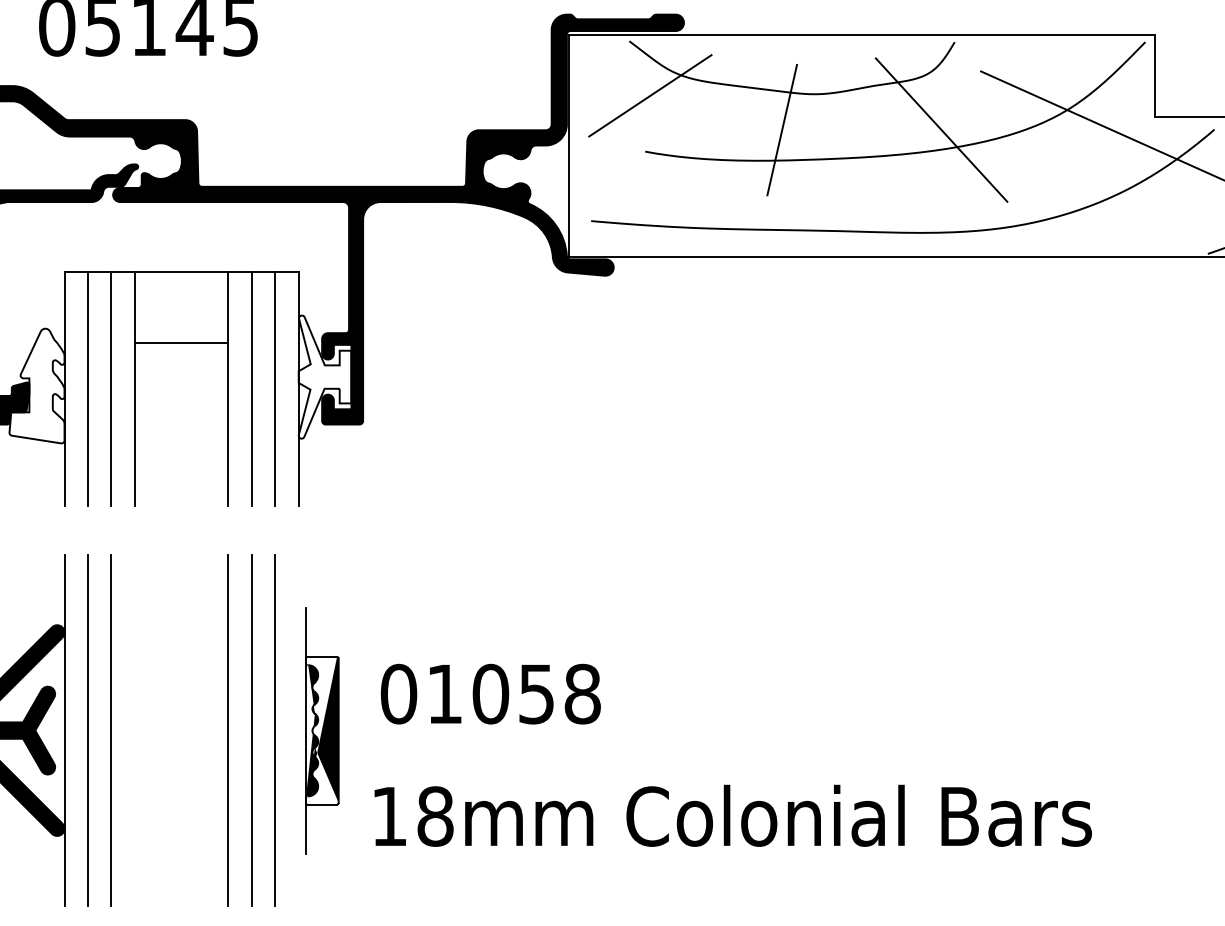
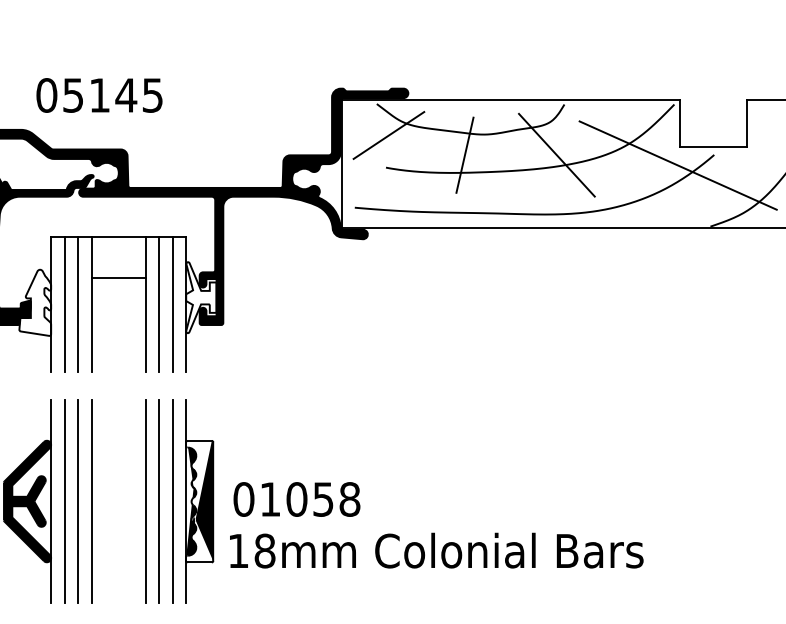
text: (490, 694) -> (296, 499), moved
line: (134, 730) -> (91, 501), added
part: (321, 730) -> (199, 501), size x1.43

